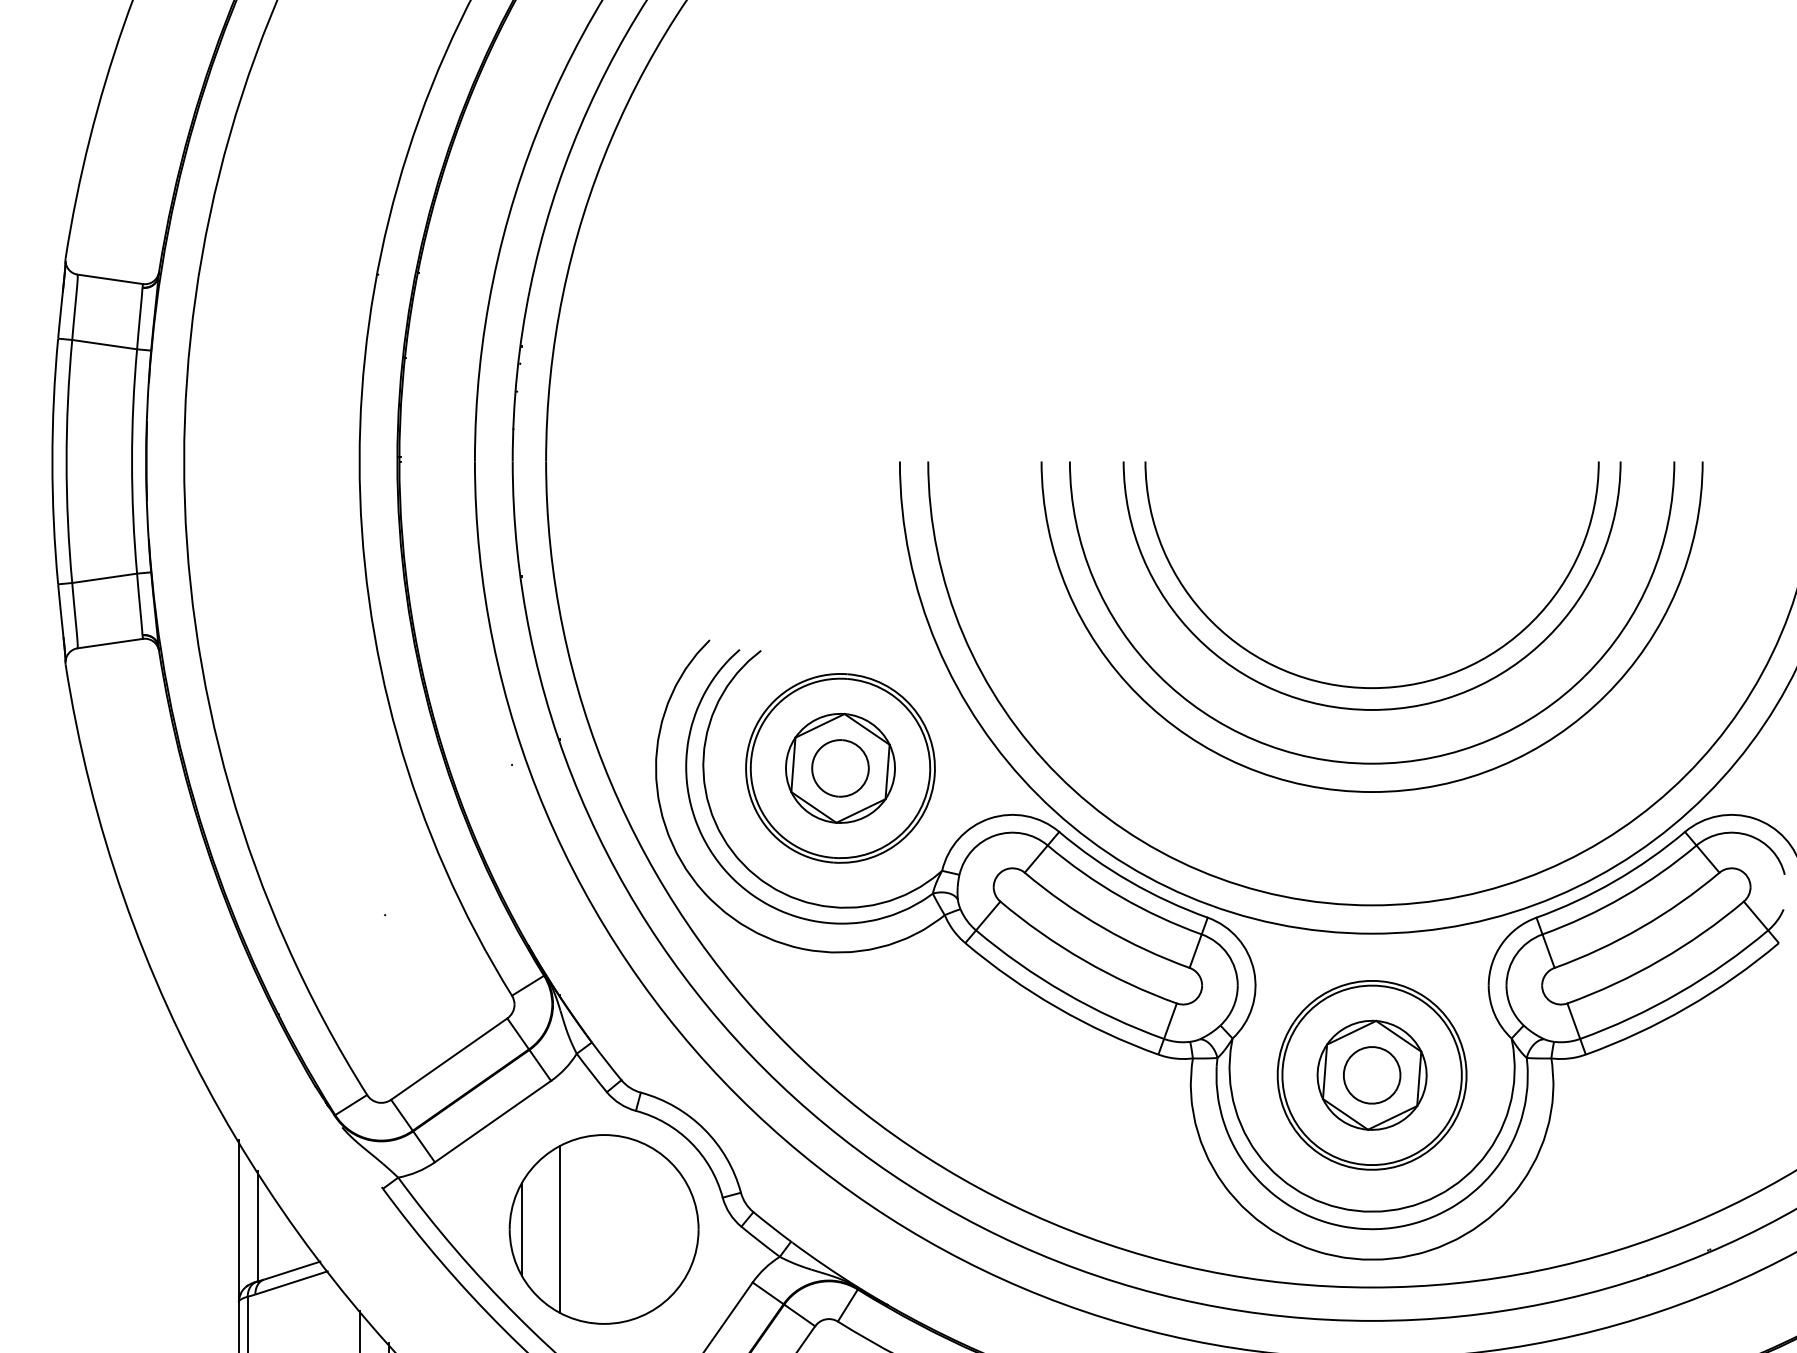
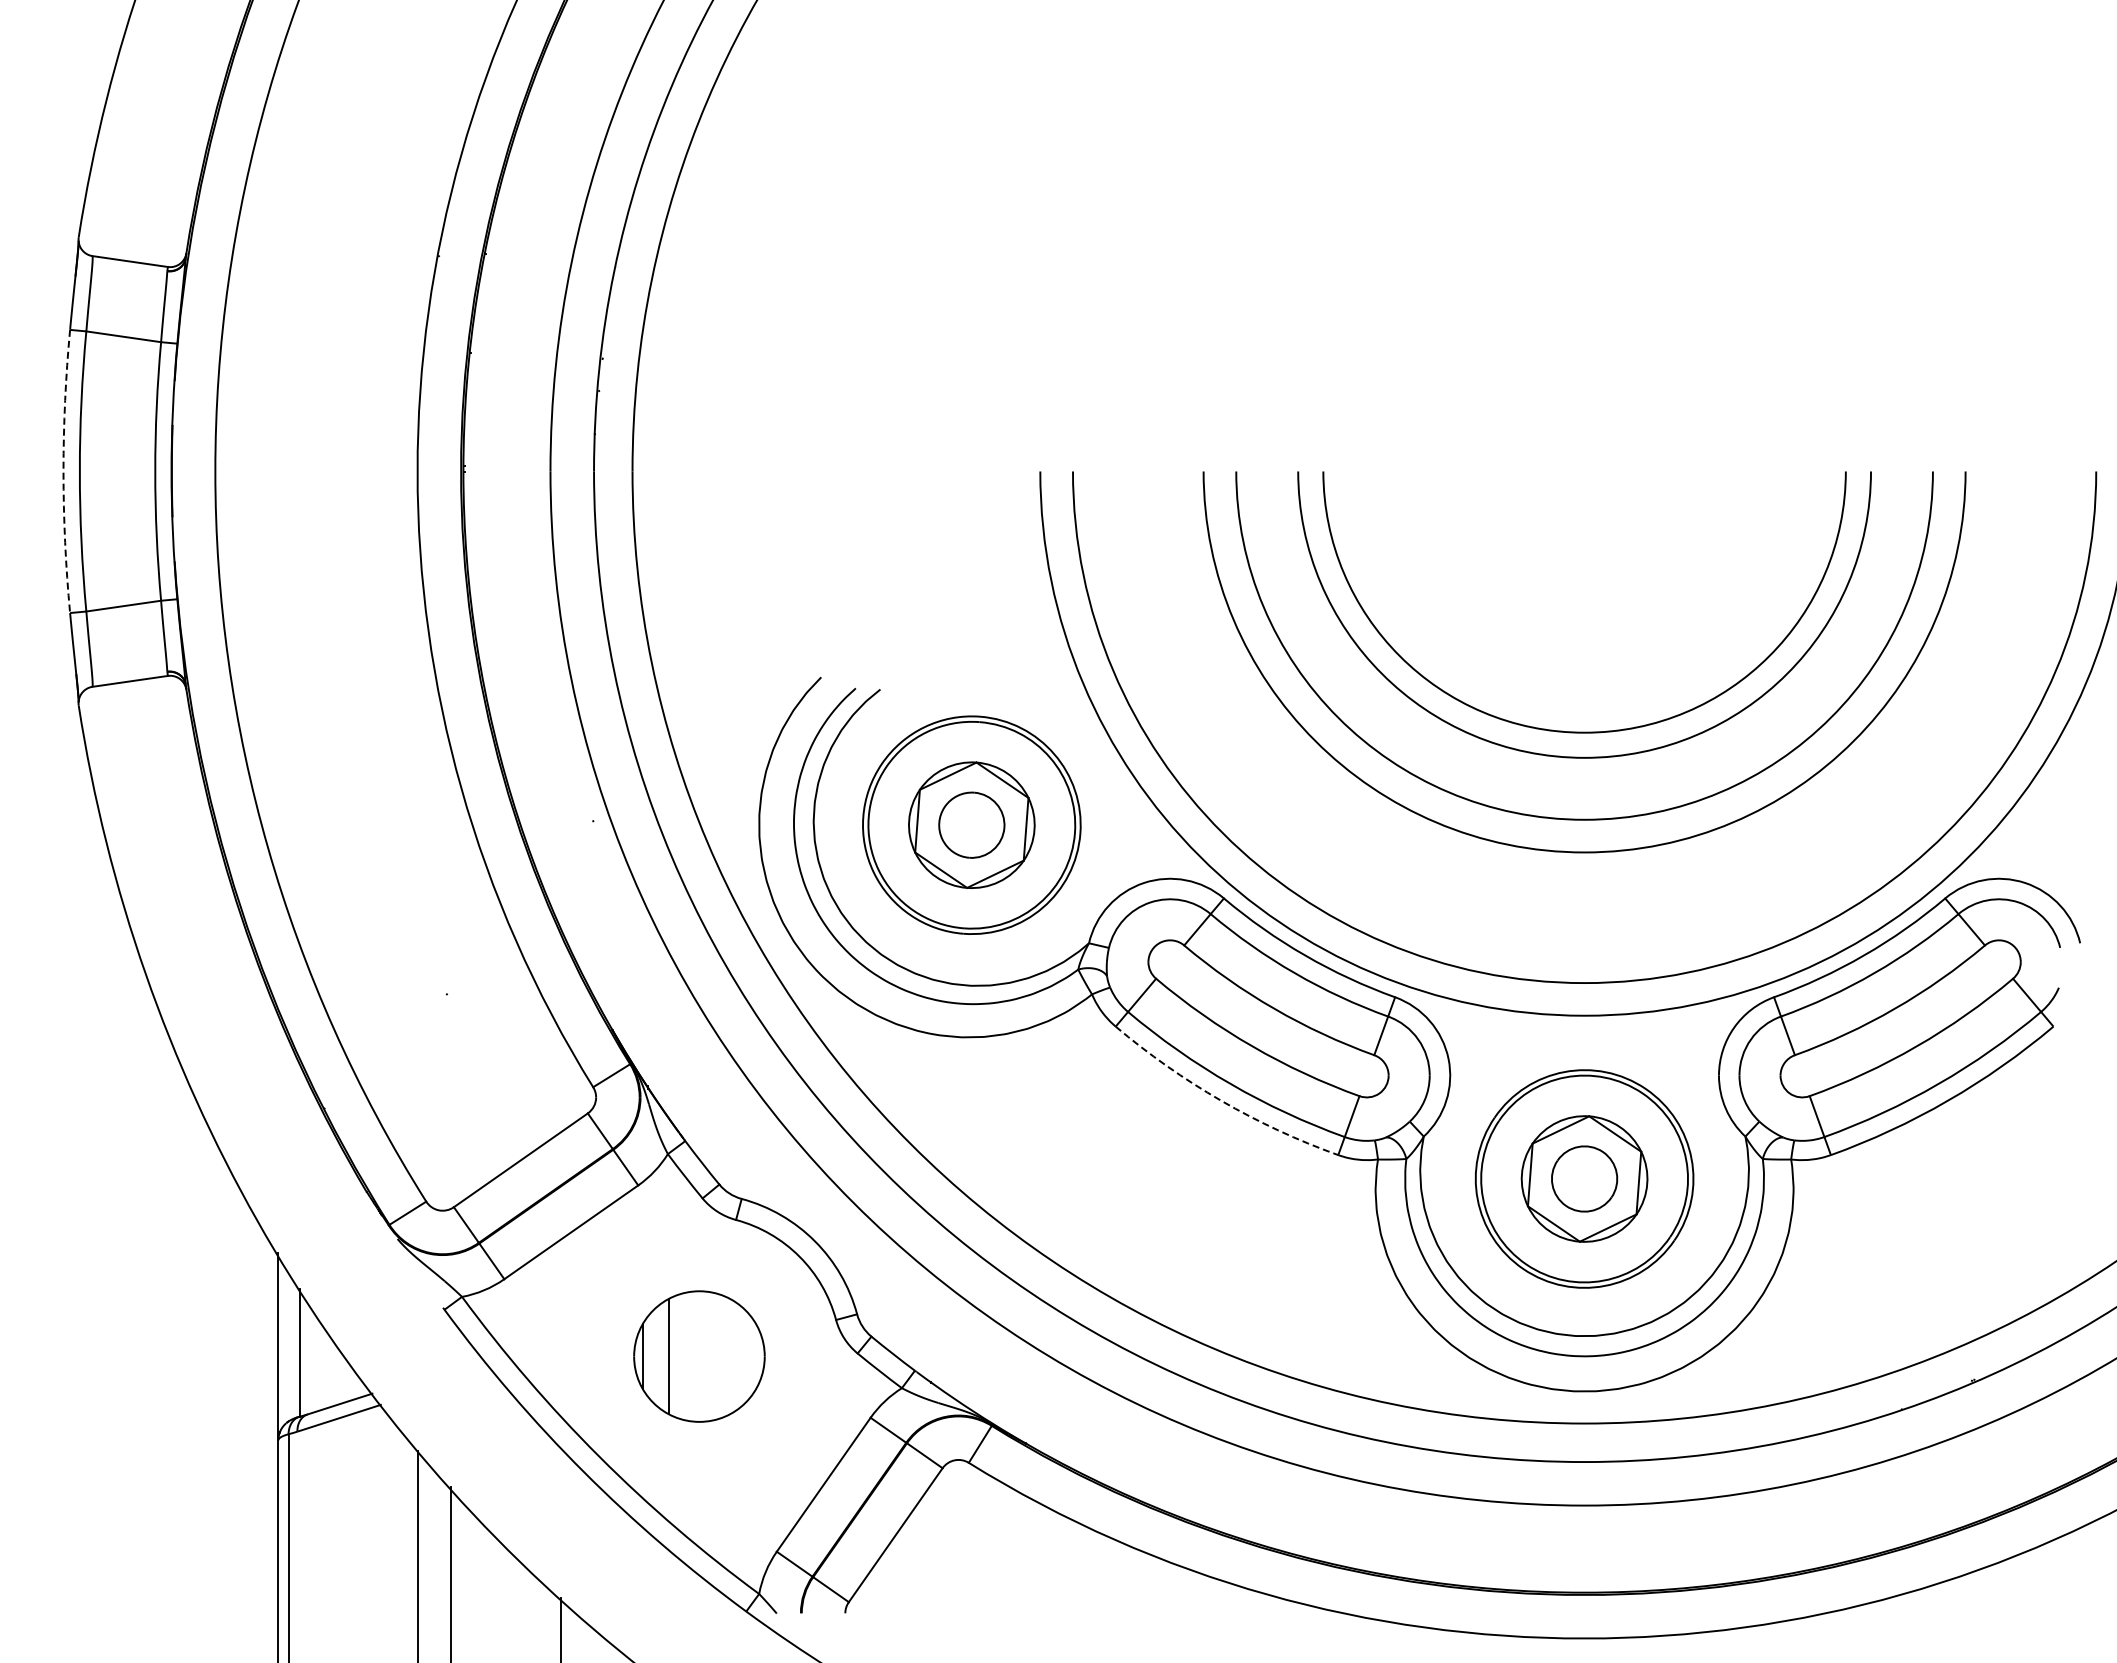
arc: (52, 461) -> (63, 471), solid -> dashed
arc: (1057, 1007) -> (1221, 1100), solid -> dashed
part: (604, 1229) -> (699, 1356), size x0.6

